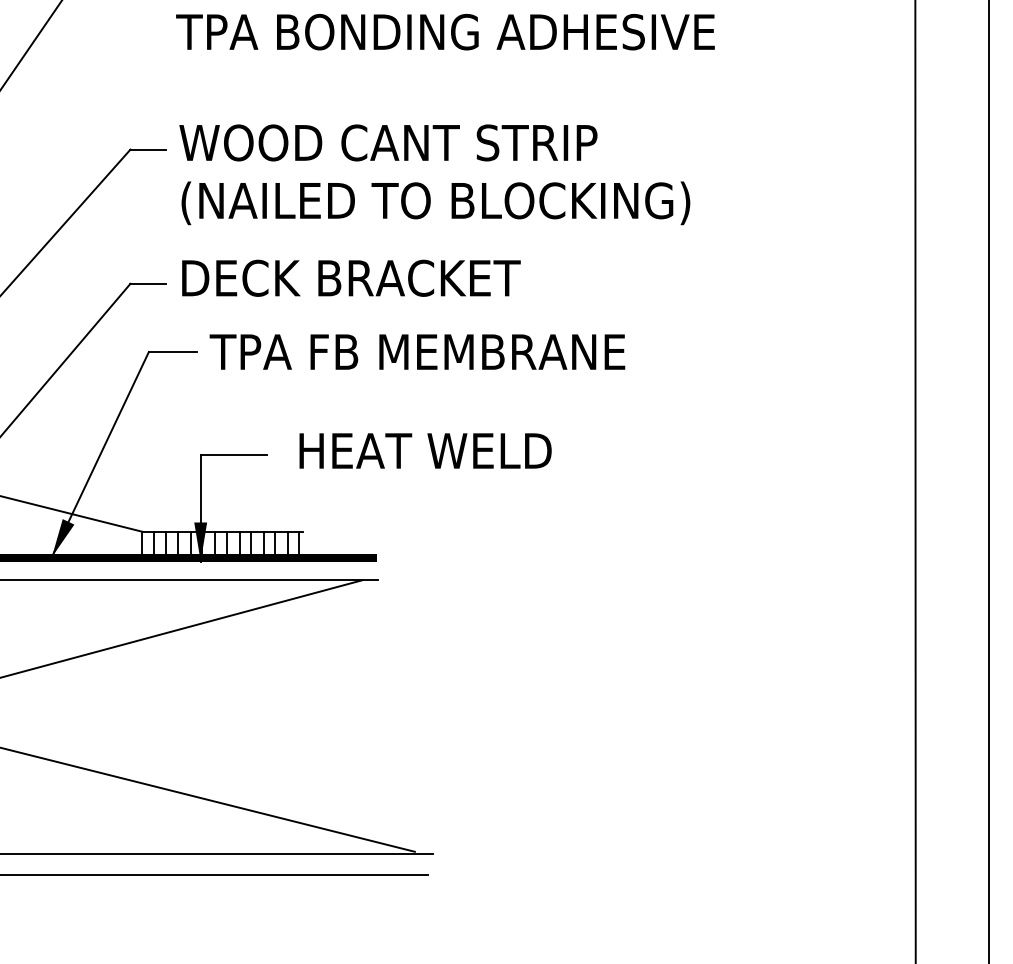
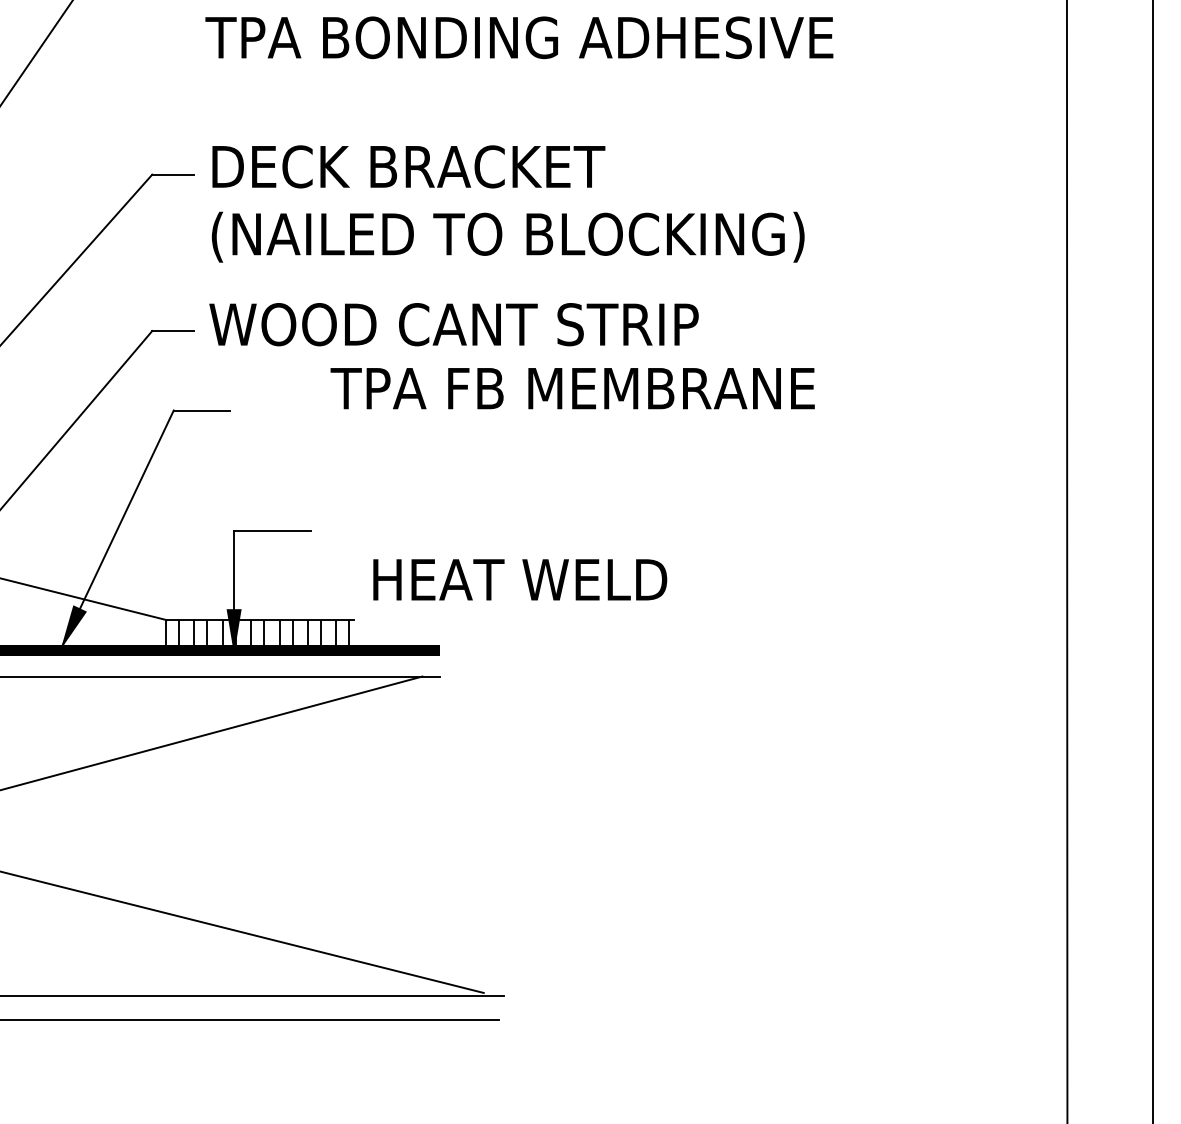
text: (388, 142) -> (452, 166), WOOD CANT STRIP -> DECK BRACKET
text: (388, 278) -> (453, 324), DECK BRACKET -> WOOD CANT STRIP
text: (417, 351) -> (572, 388), moved
text: (425, 450) -> (520, 579), moved

